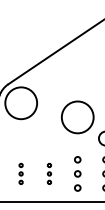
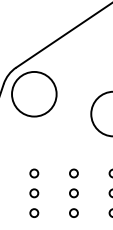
part: (20, 173) -> (33, 192), size x1.67
part: (49, 173) -> (73, 192), size x1.67

